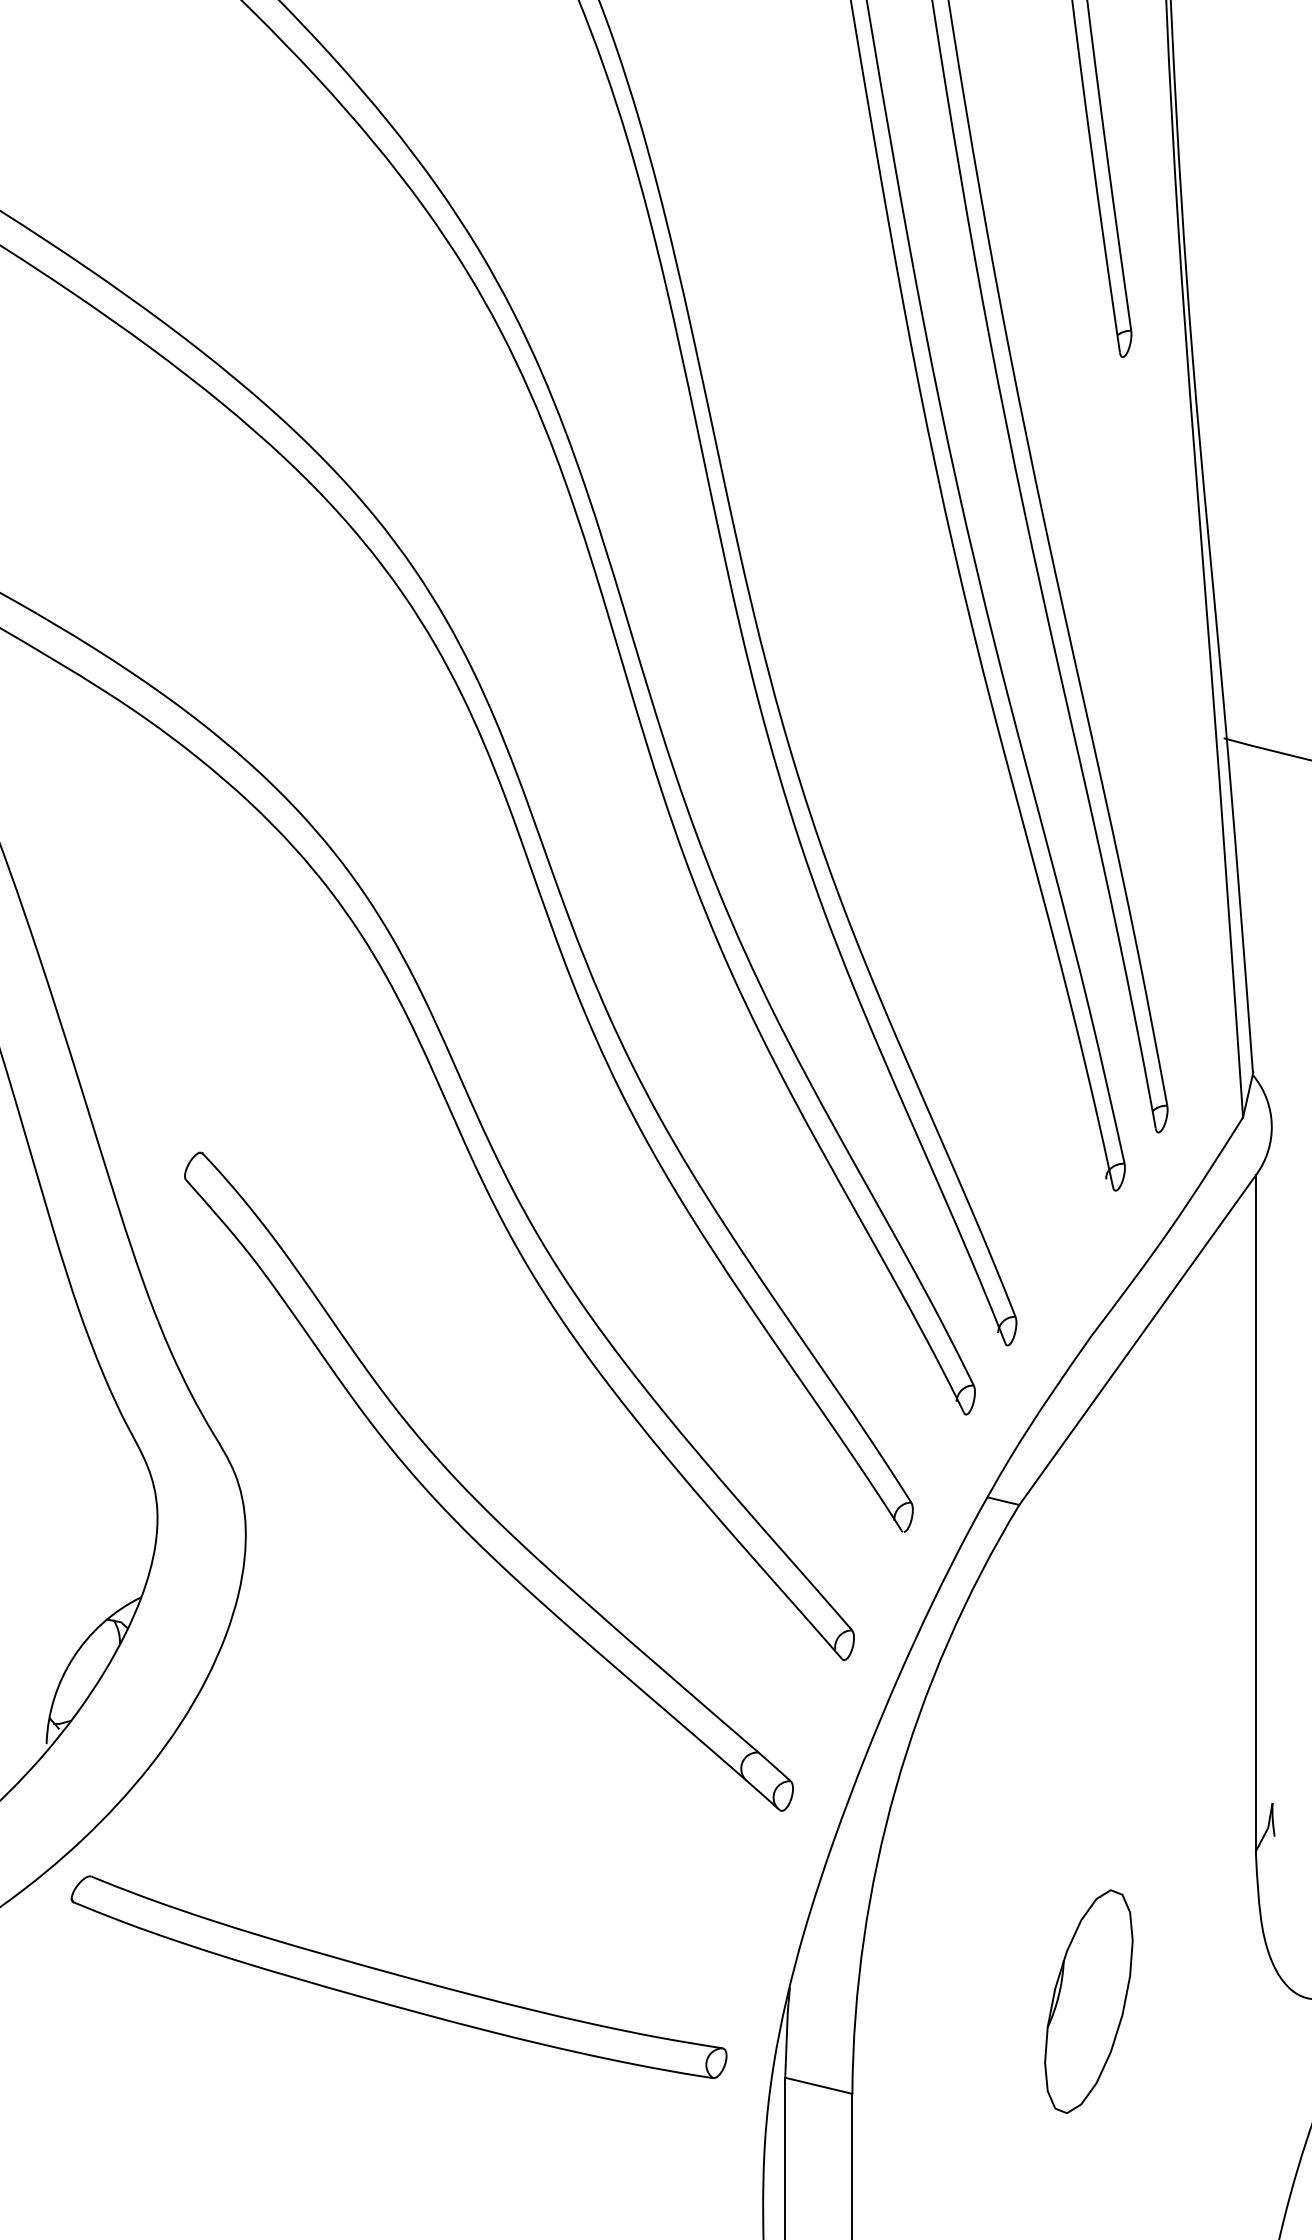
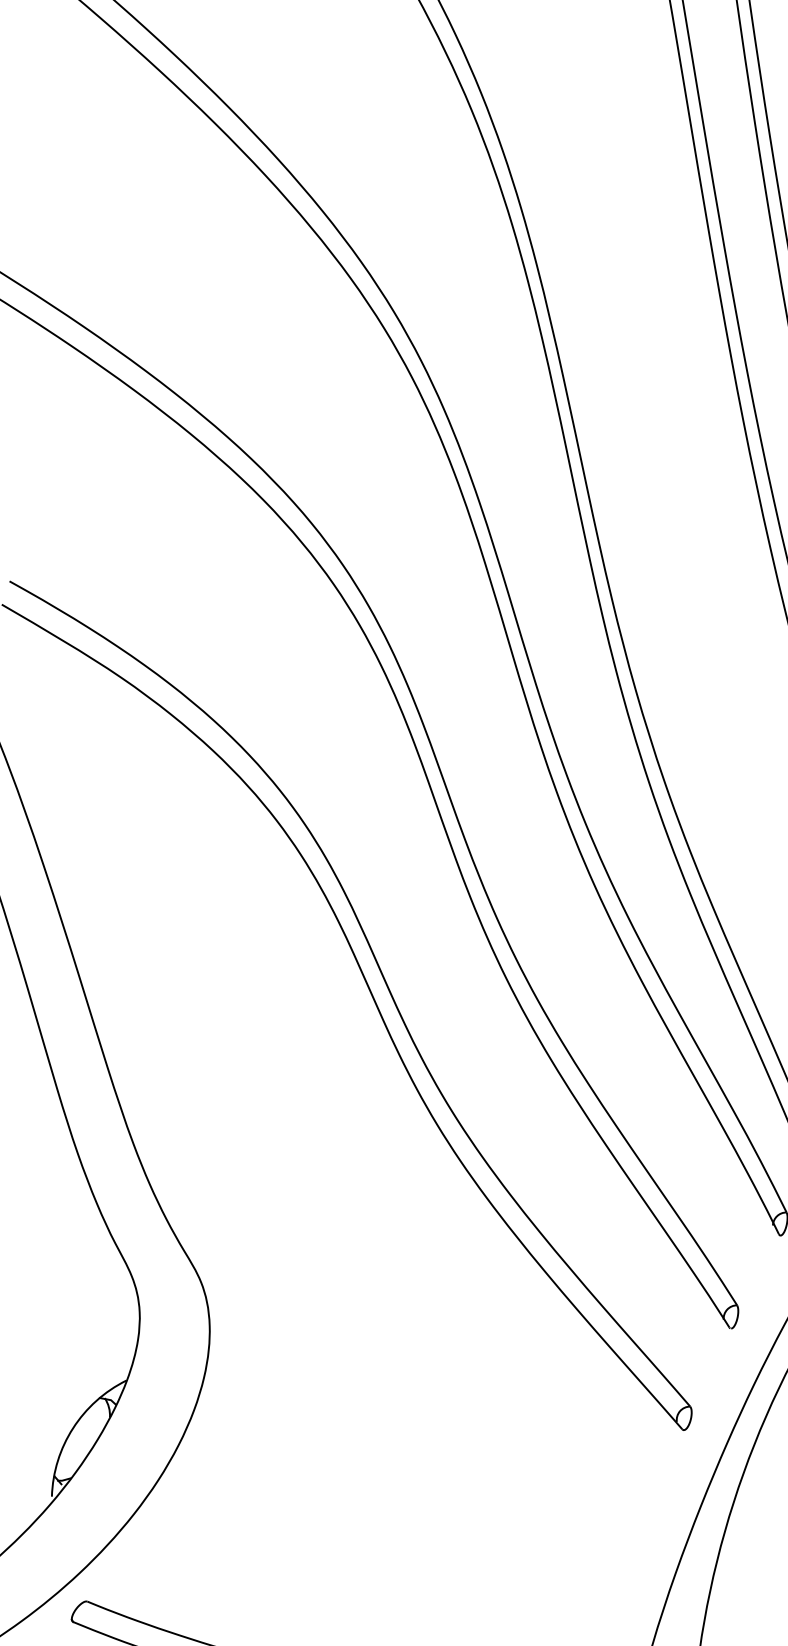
part: (473, 1495) -> (390, 1299), removed

